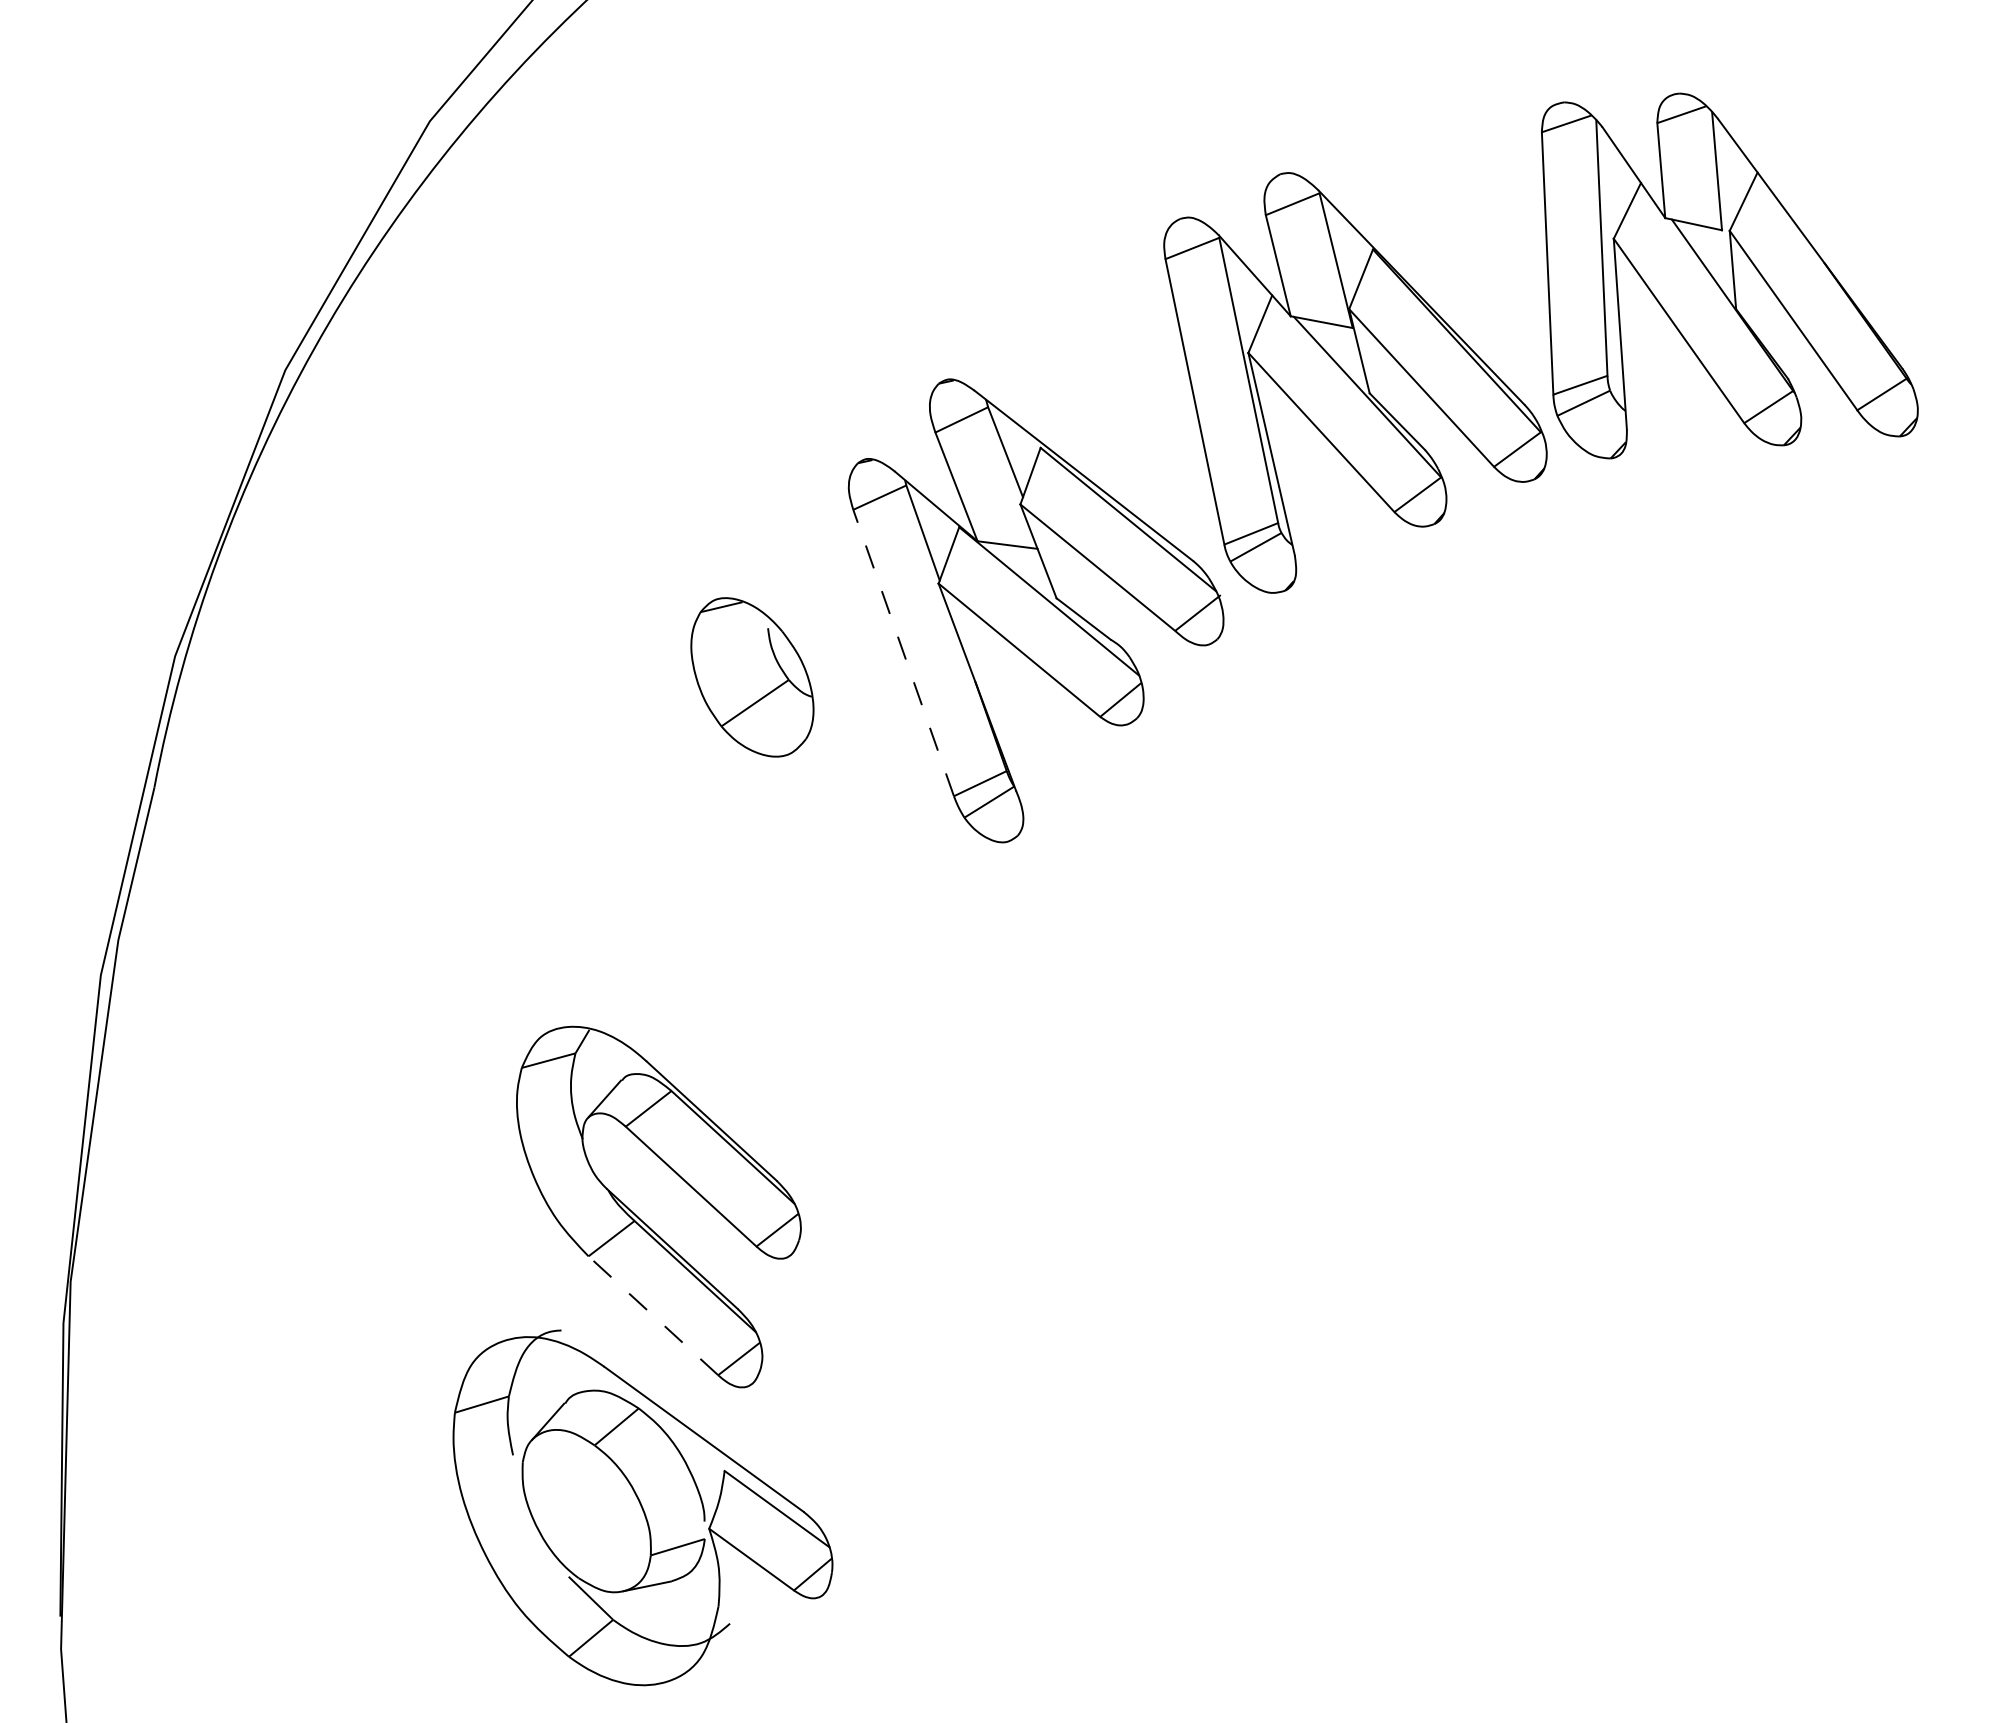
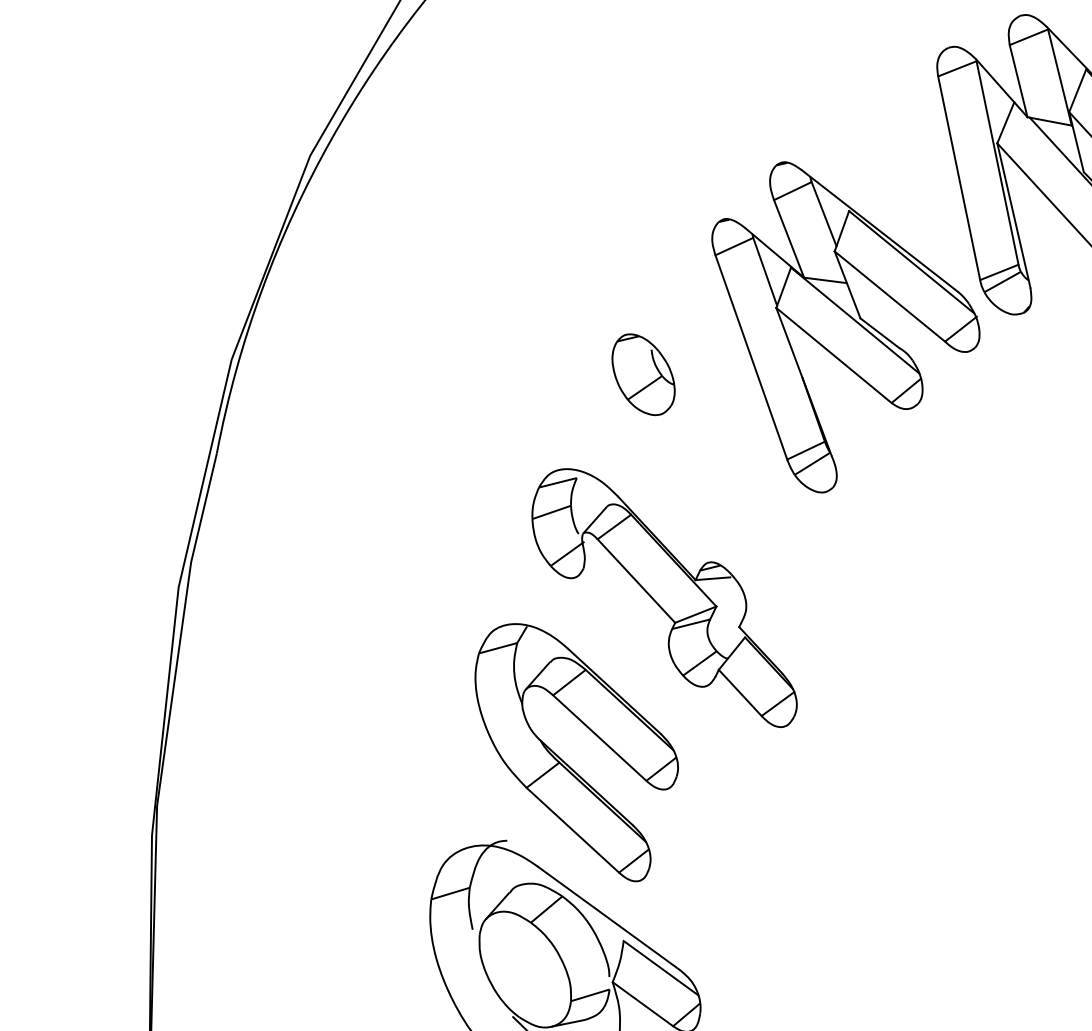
line: (903, 653) -> (751, 357), dashed -> solid
part: (752, 676) -> (643, 374), size x0.71
part: (781, 990) -> (664, 598), added
line: (653, 1315) -> (572, 830), dashed -> solid

